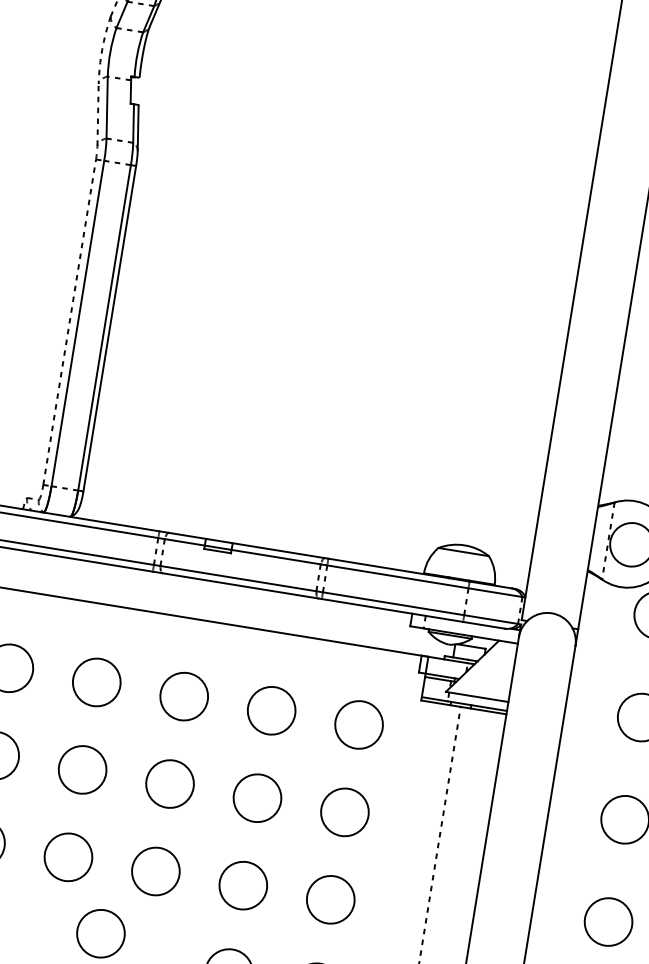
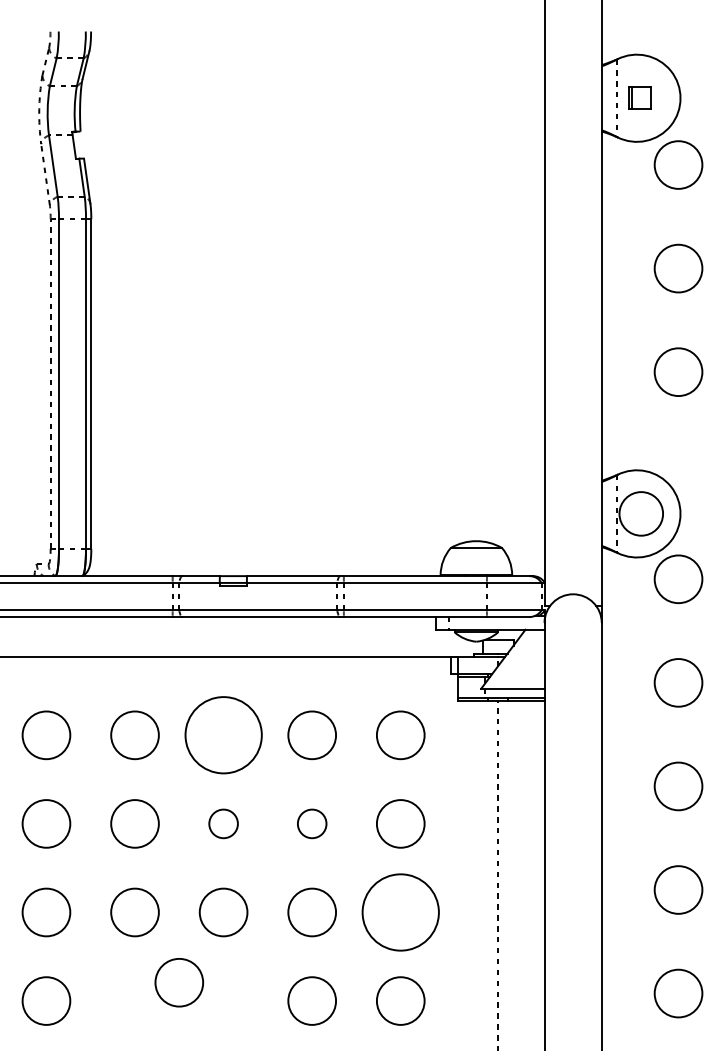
circle: (184, 696) -> (223, 735), size x1.6
circle: (170, 783) -> (223, 823), size x0.6
circle: (257, 797) -> (312, 823), size x0.6
circle: (330, 899) -> (400, 912), size x1.6

